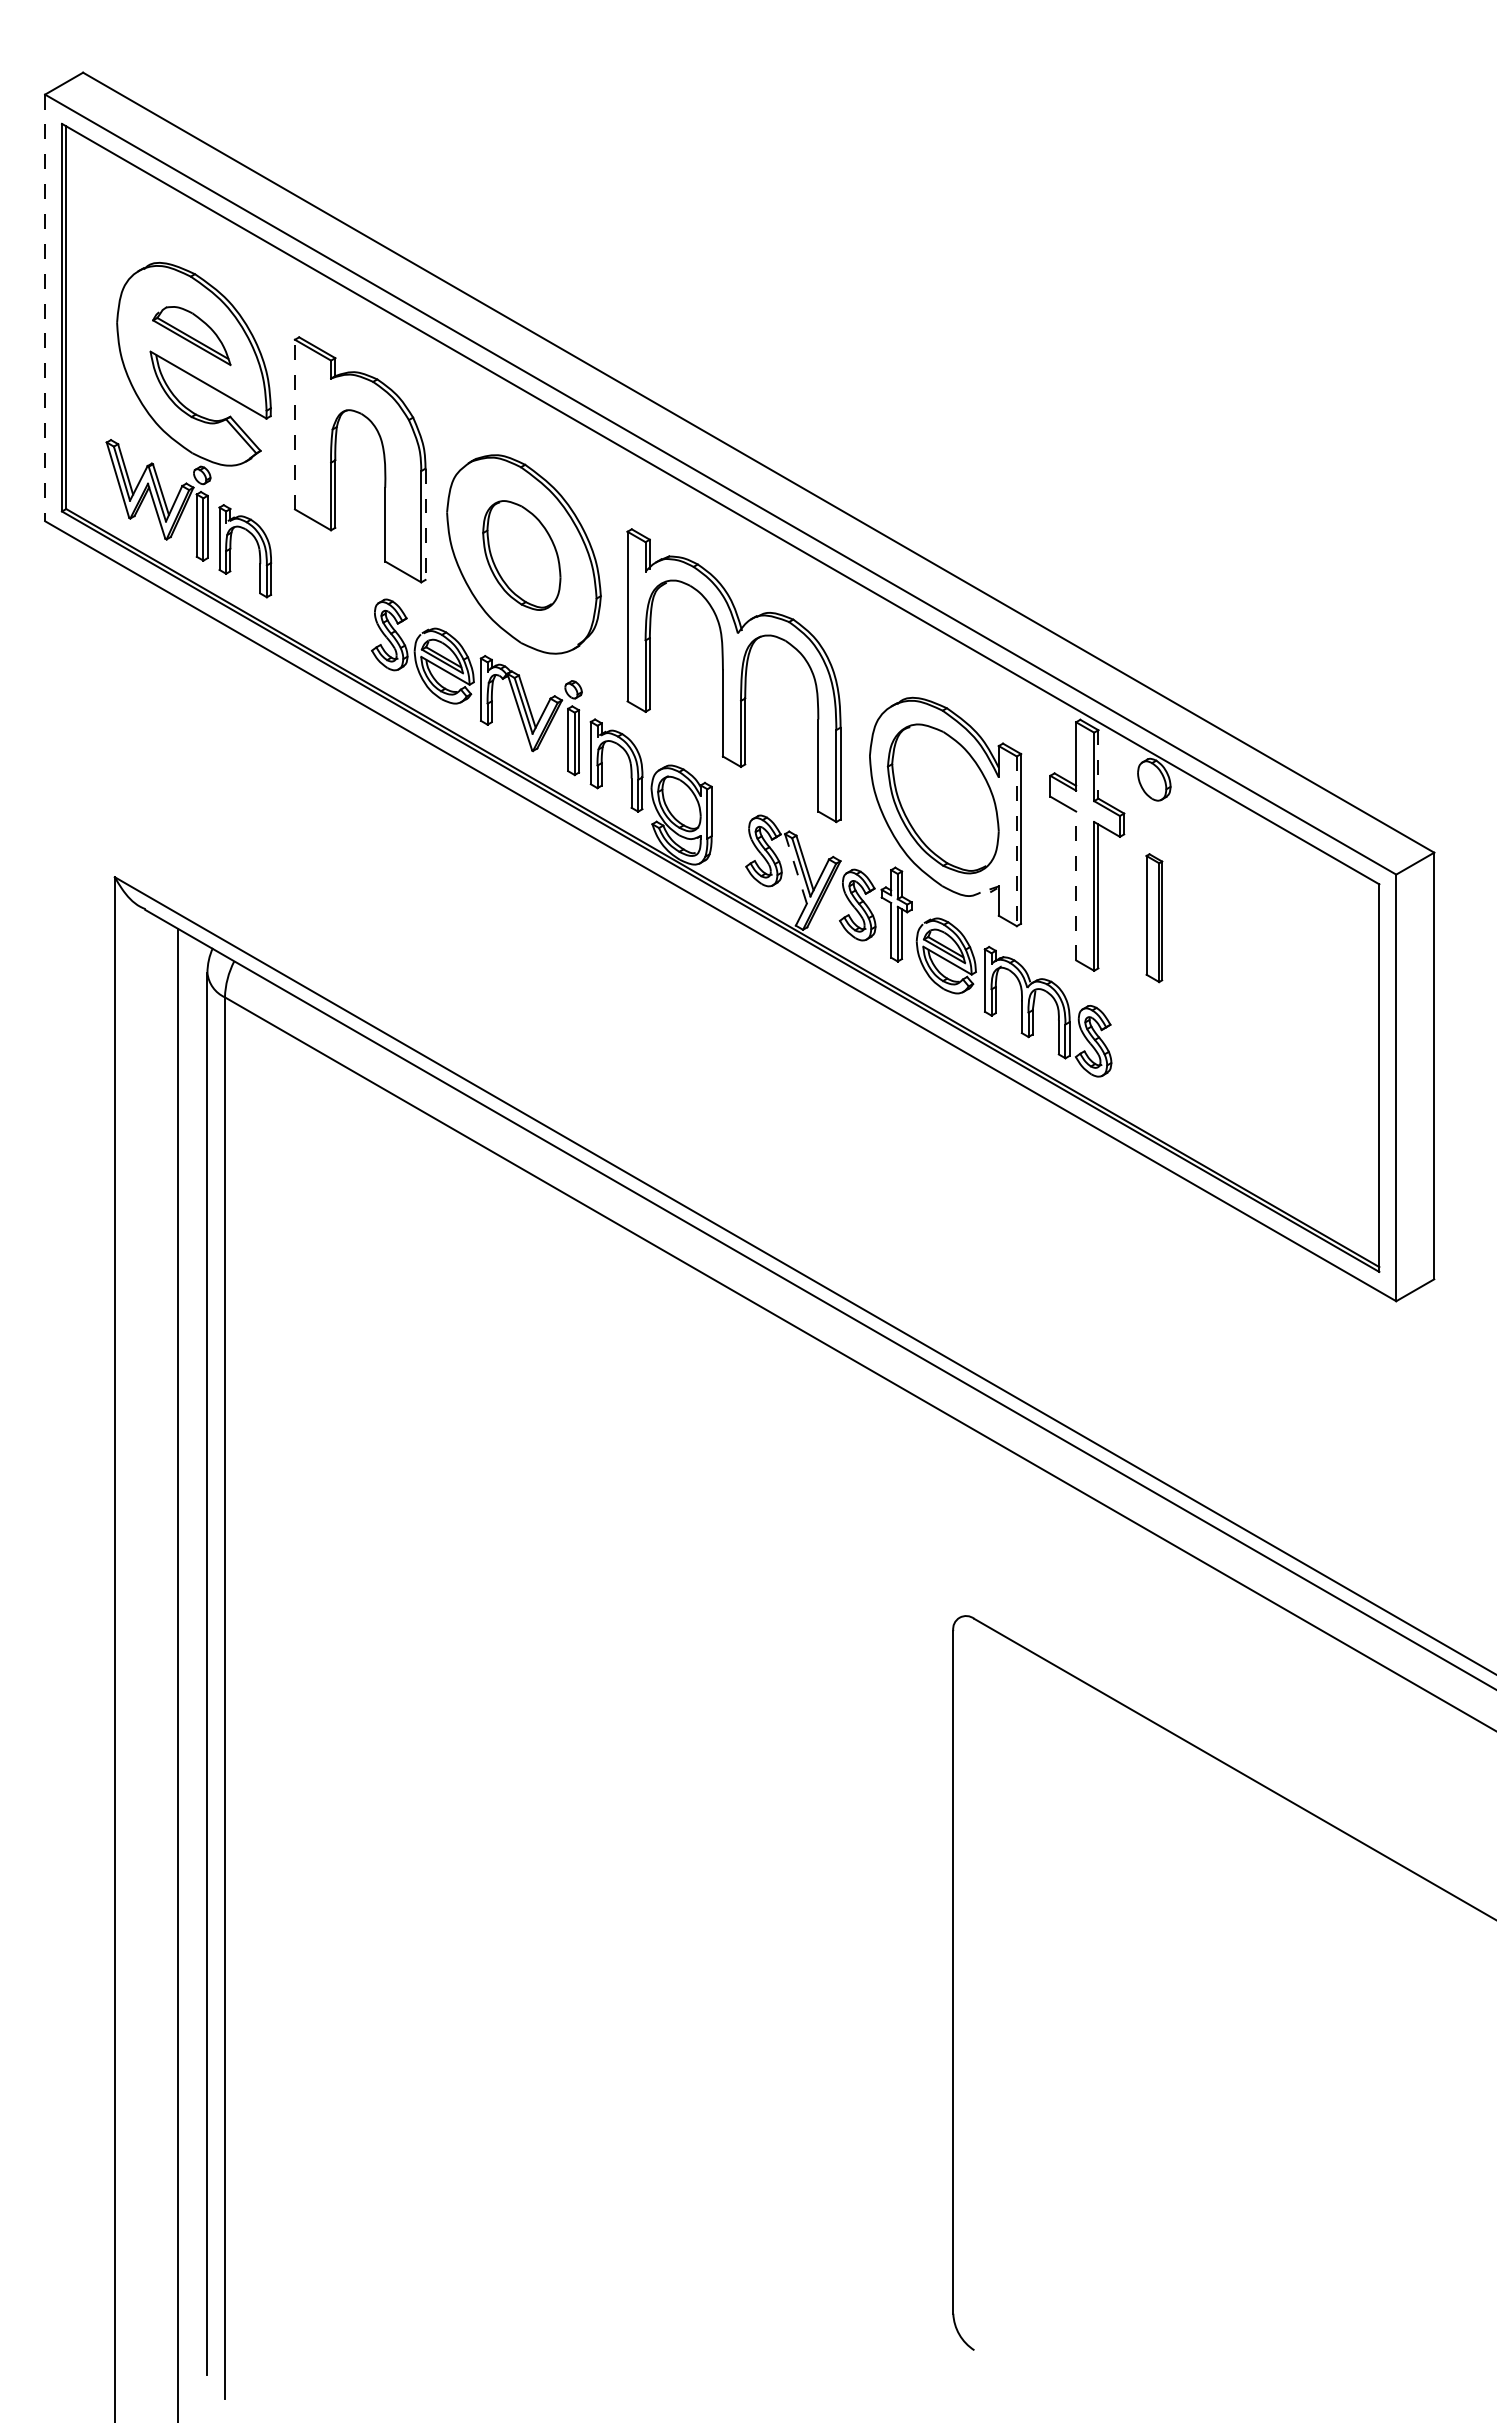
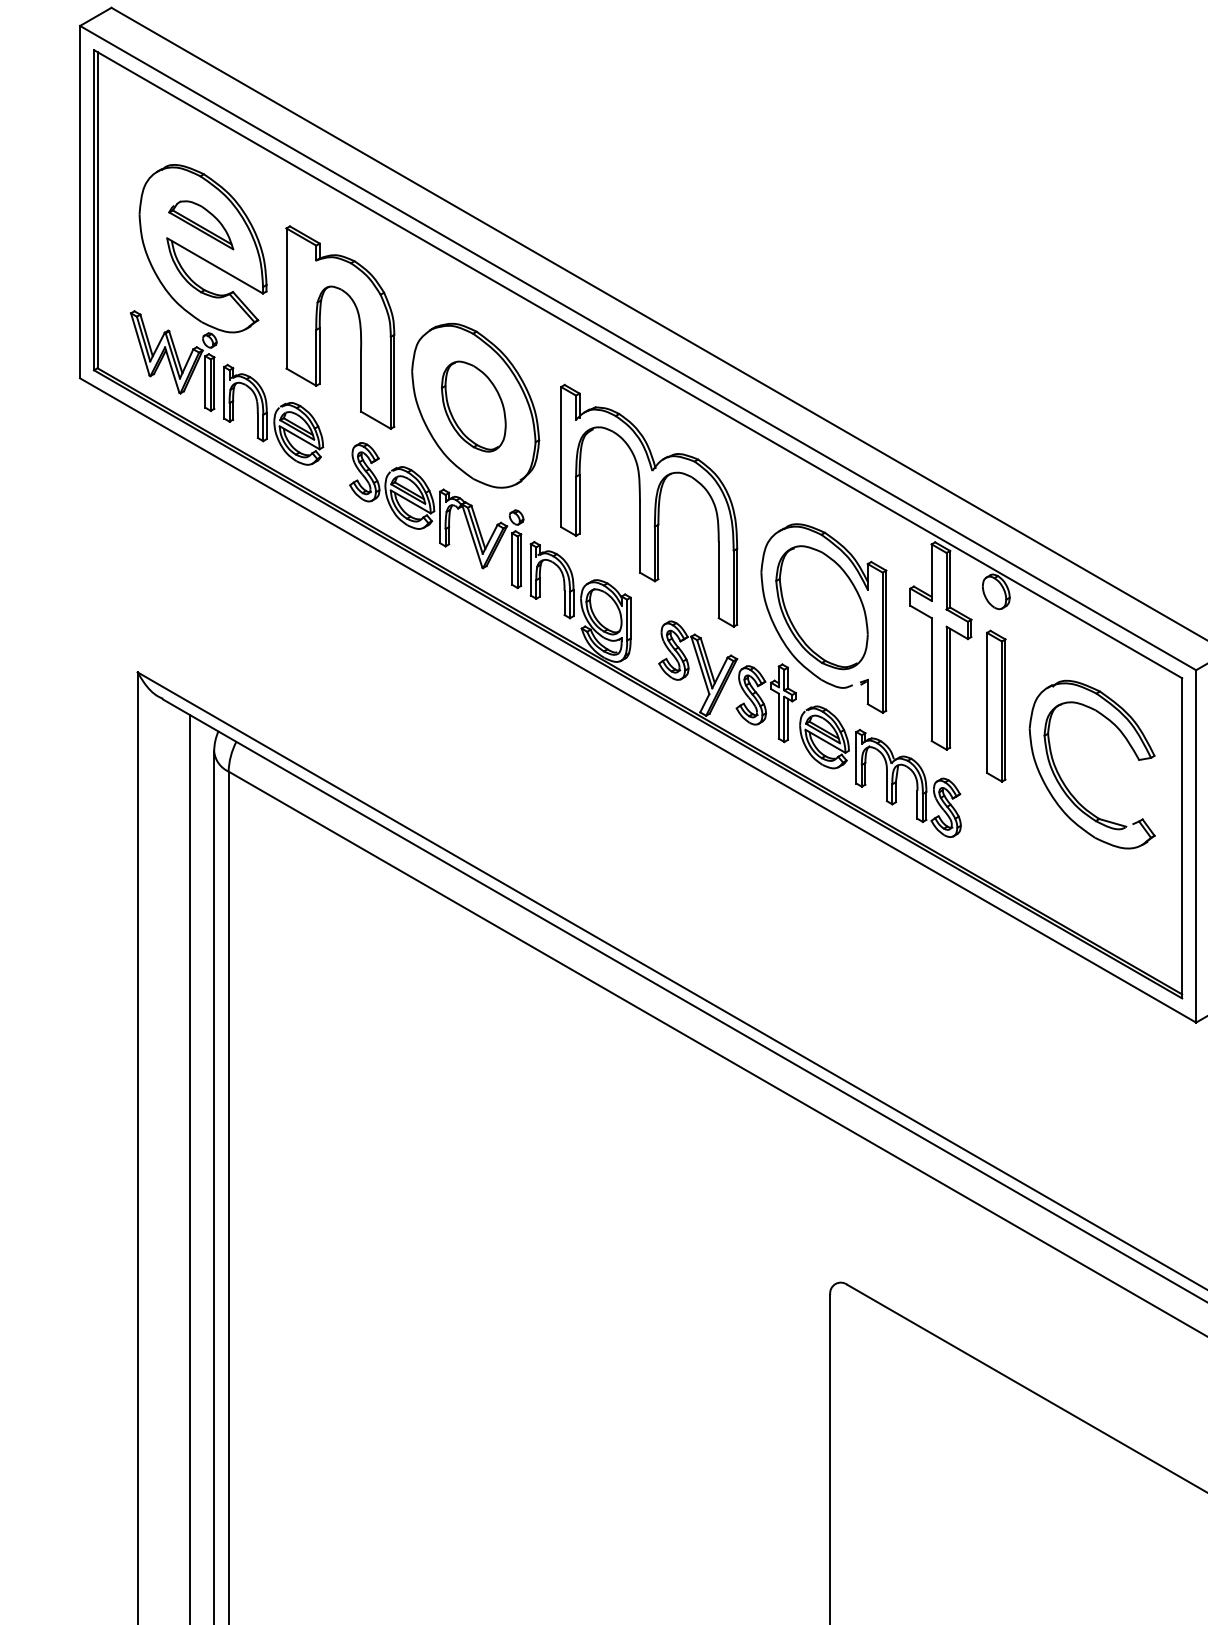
line: (45, 308) -> (80, 202), dashed -> solid
line: (294, 424) -> (286, 298), dashed -> solid
line: (425, 524) -> (394, 381), dashed -> solid
part: (309, 588) -> (298, 433), added
line: (1098, 764) -> (950, 579), dashed -> solid
line: (1016, 841) -> (882, 642), dashed -> solid
line: (795, 868) -> (699, 665), dashed -> solid
line: (1076, 885) -> (932, 679), dashed -> solid
part: (1154, 917) -> (996, 705), size x1.43
part: (1235, 1008) -> (1063, 780), added

